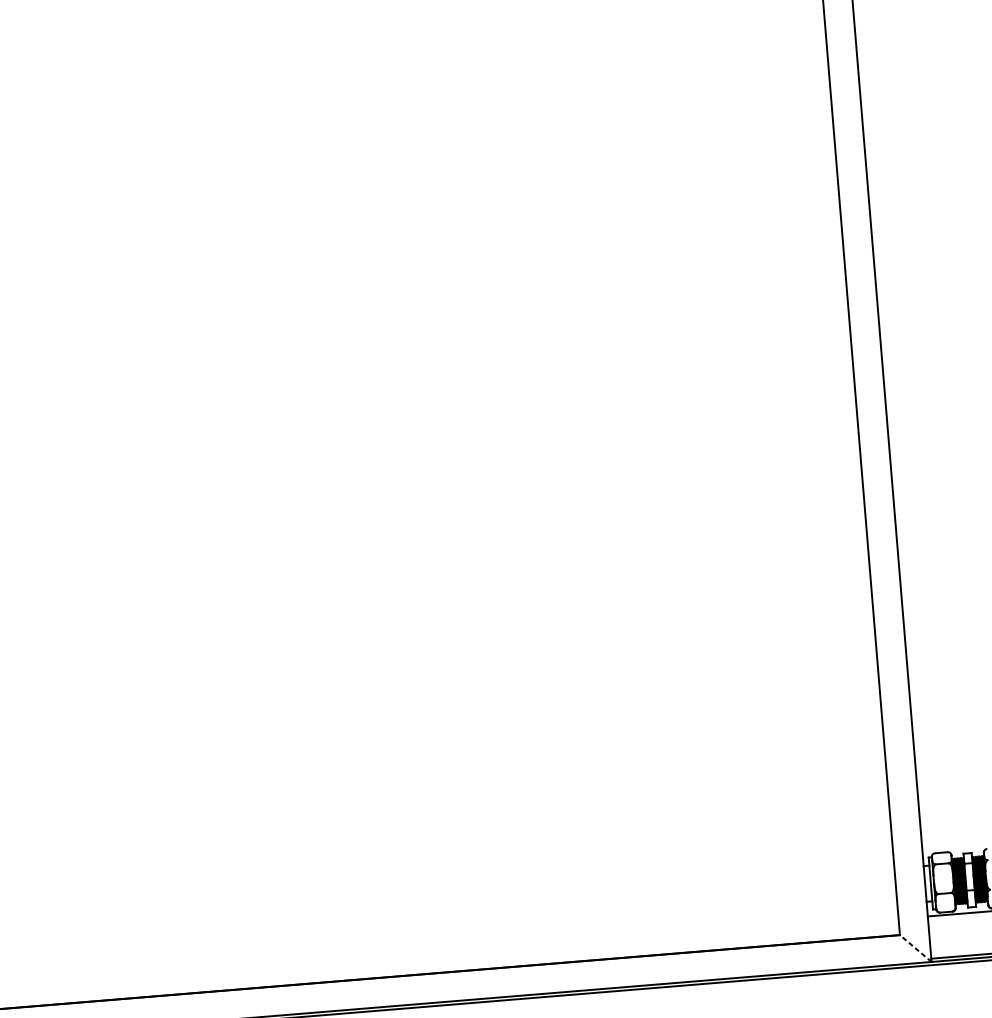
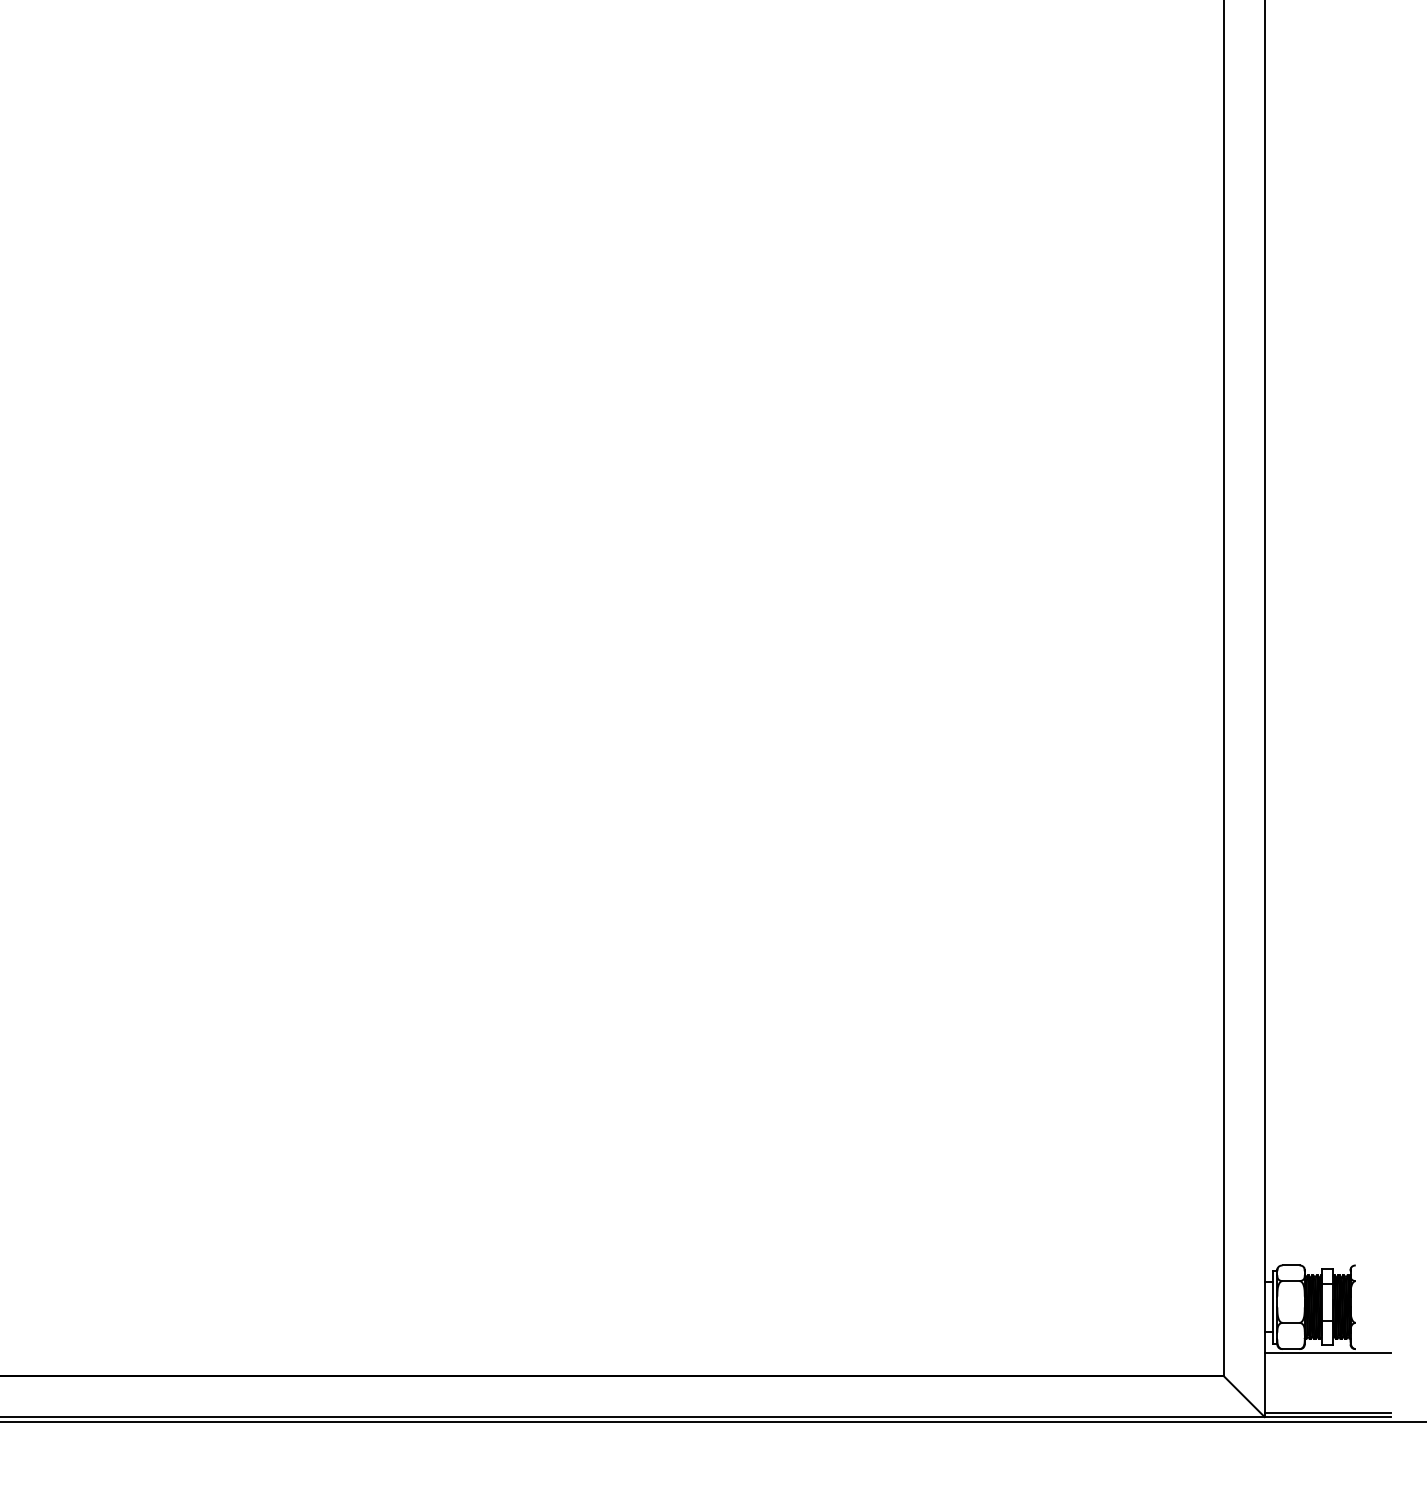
line: (915, 948) -> (1243, 1396), dashed -> solid

